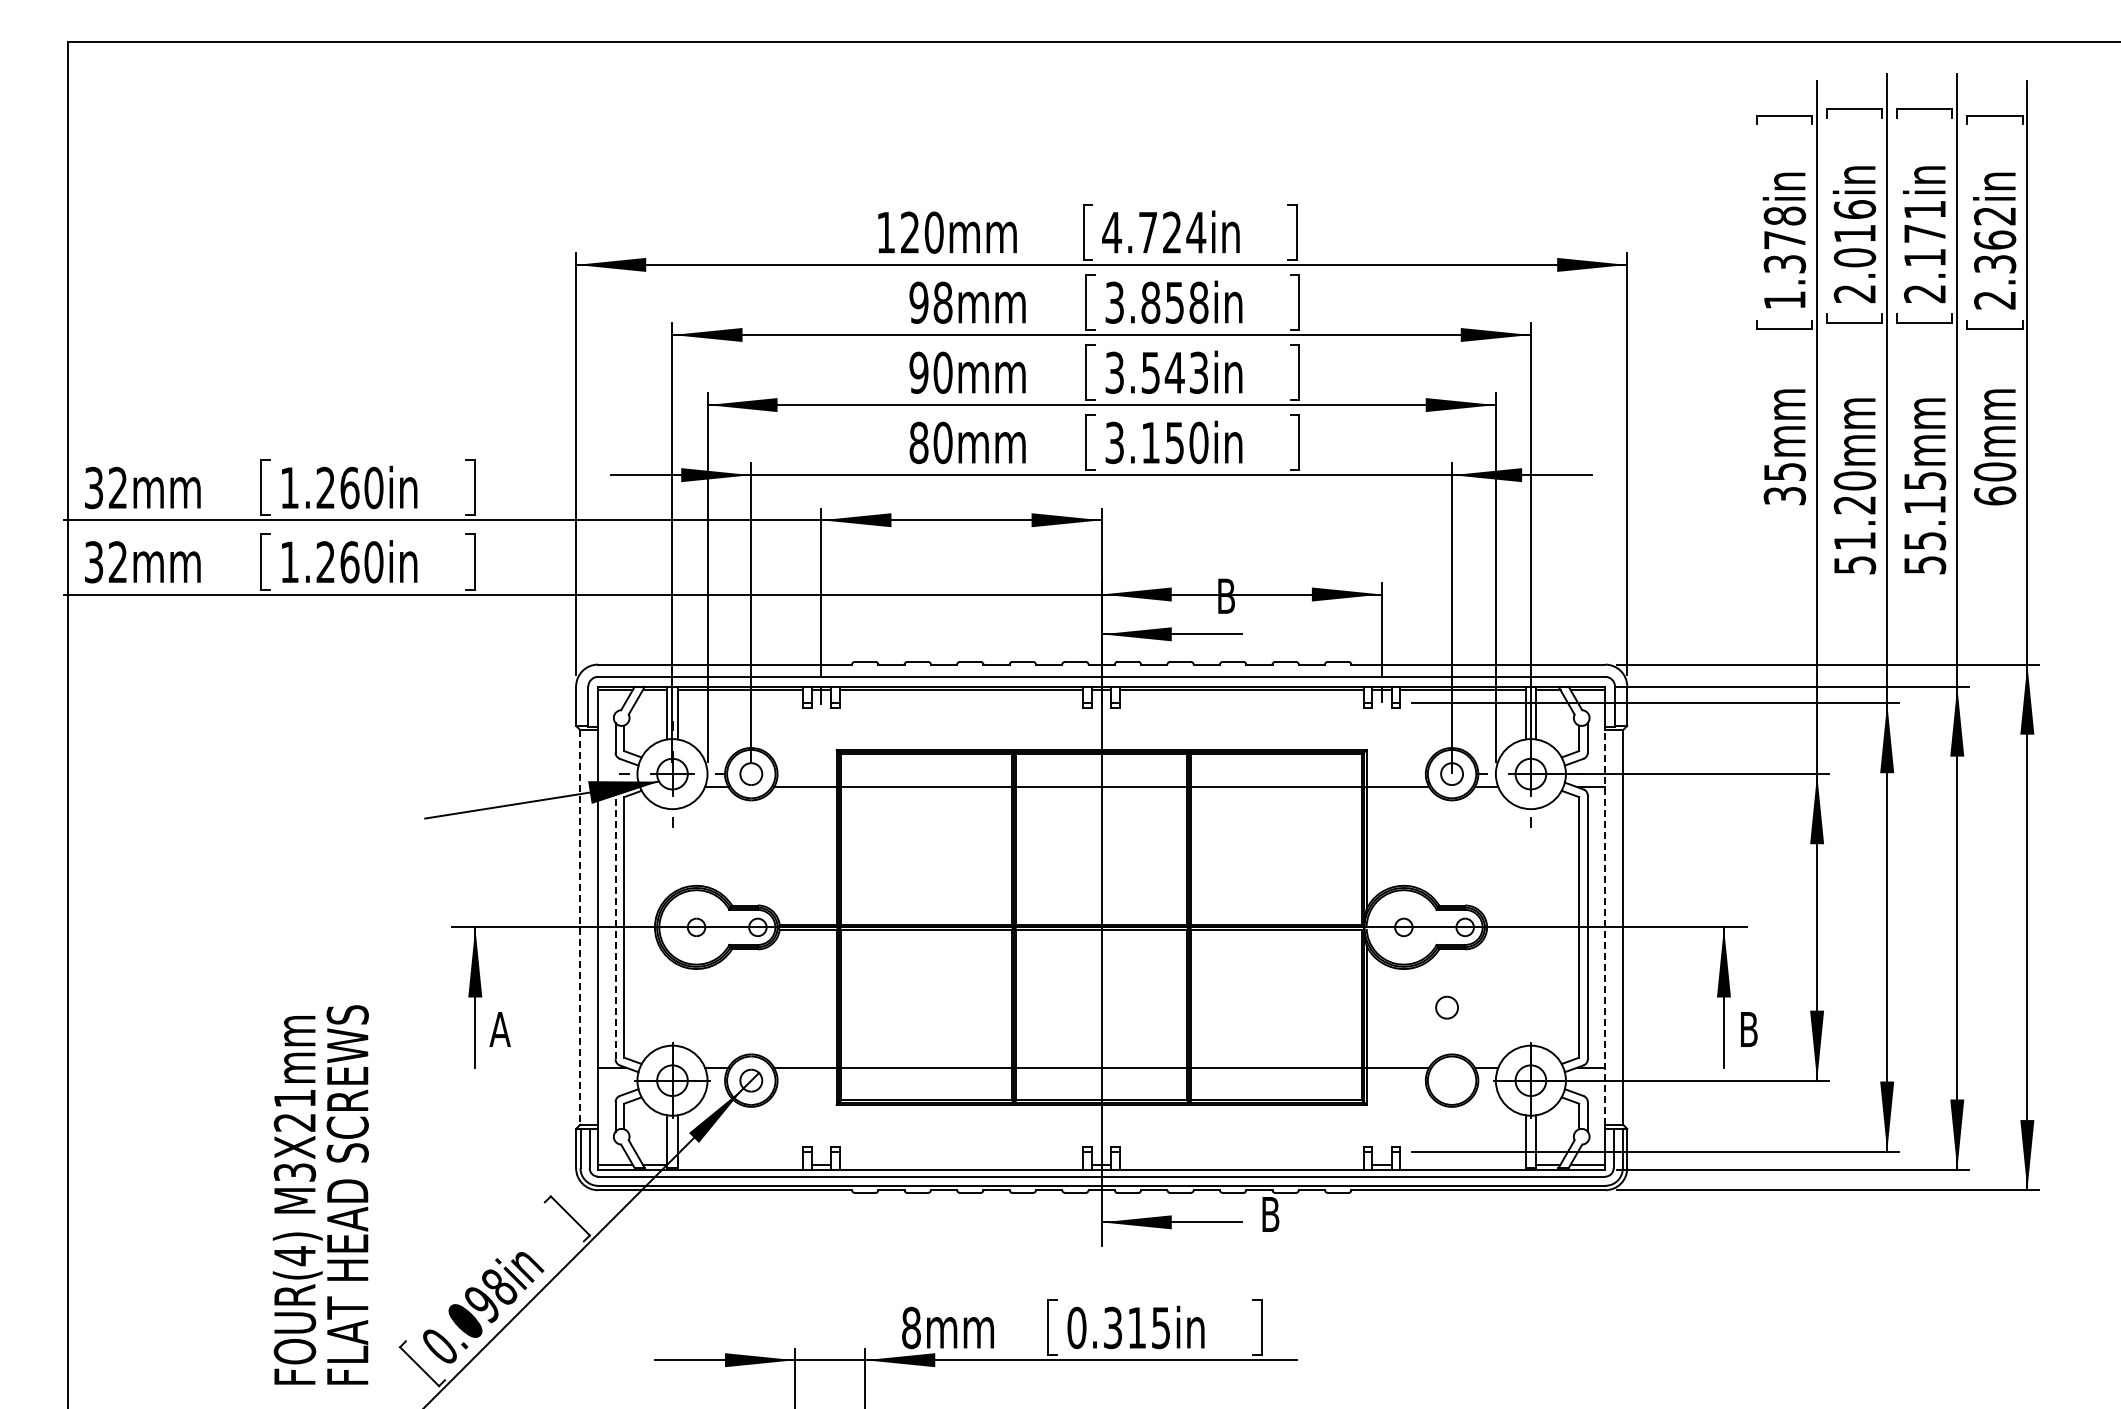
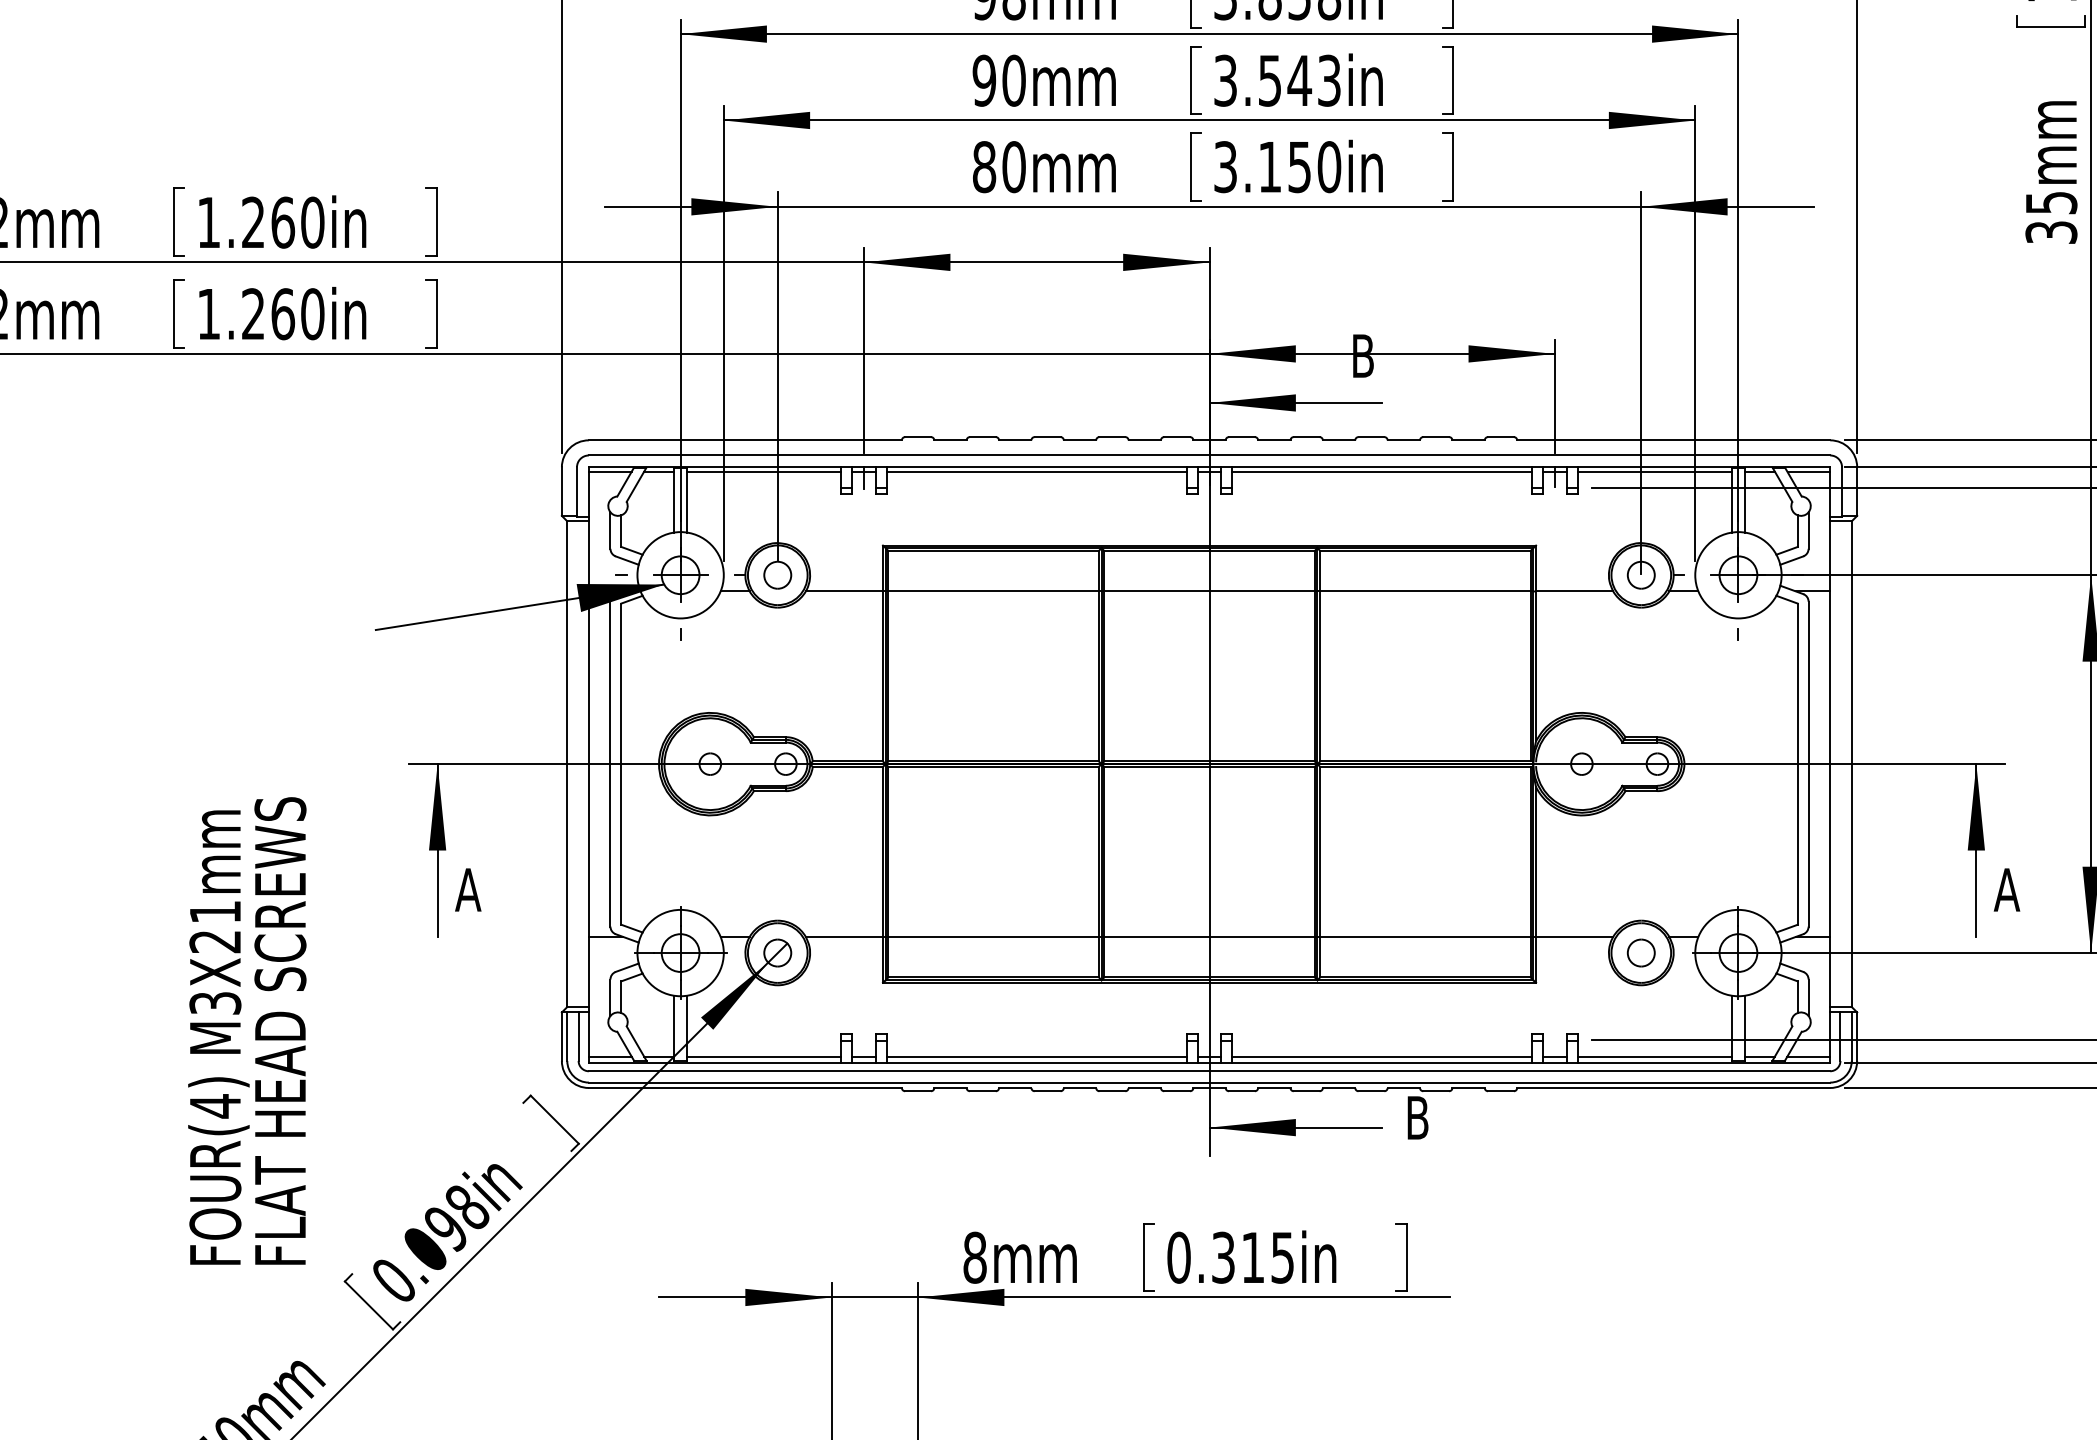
line: (1605, 926) -> (1830, 763), dashed -> solid
line: (580, 927) -> (567, 764), dashed -> solid
line: (615, 927) -> (610, 764), dashed -> solid
part: (1446, 1007) -> (1640, 952), moved
text: (1748, 1029) -> (2006, 889), B -> A
line: (740, 1164) -> (764, 1056), added
line: (961, 1164) -> (1036, 1056), added
line: (1241, 1164) -> (1381, 1056), added
line: (1462, 1164) -> (1654, 1056), added
text: (320, 1194) -> (246, 1030), moved

